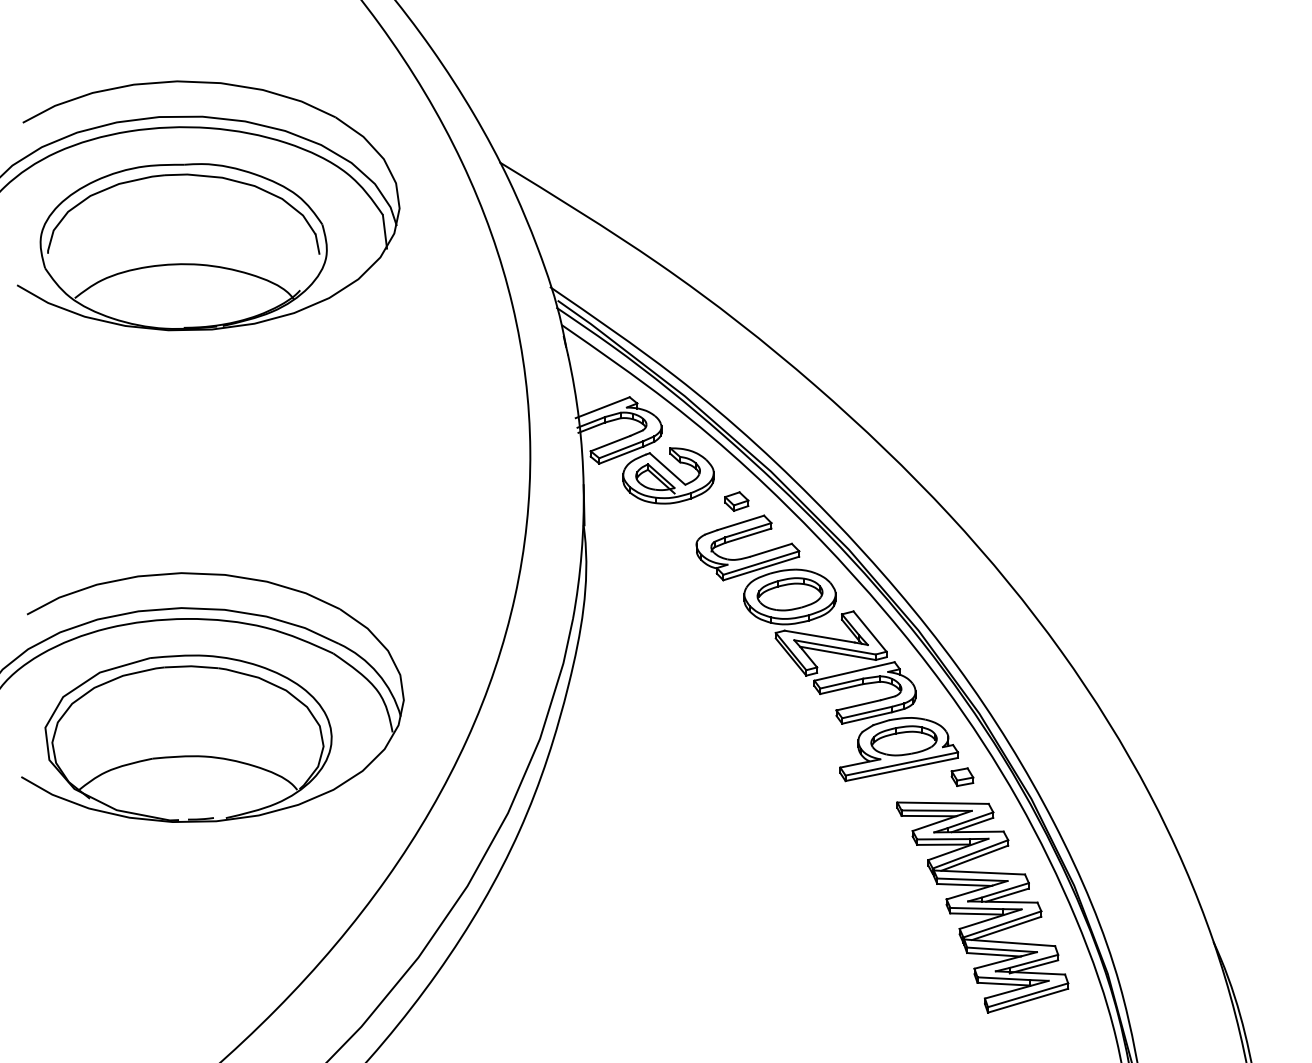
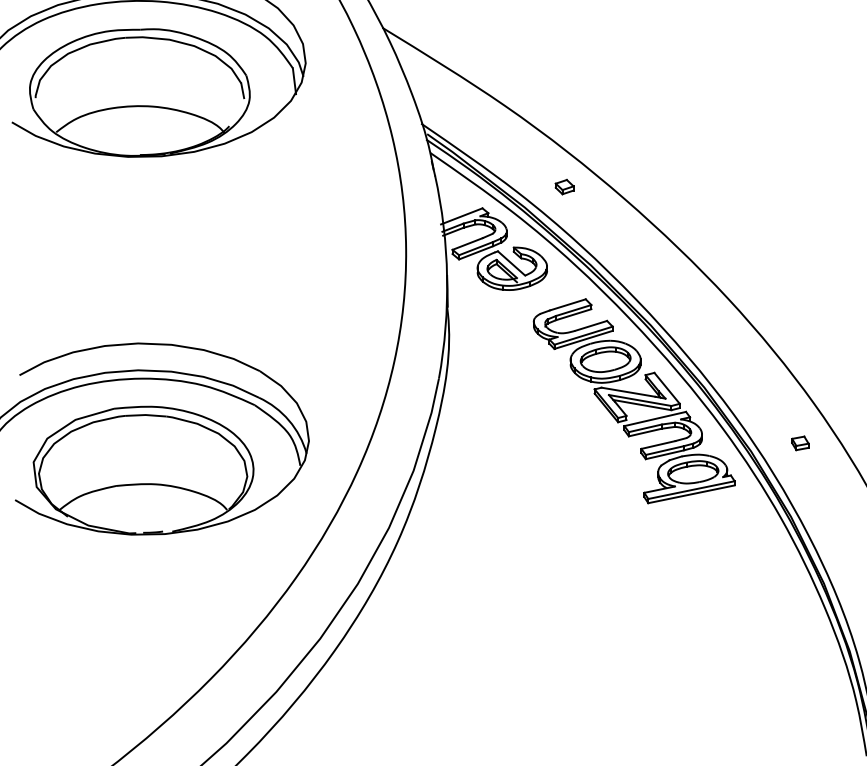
part: (736, 501) -> (564, 187), moved
part: (962, 776) -> (800, 442), moved
part: (982, 907) -> (753, 600), removed

